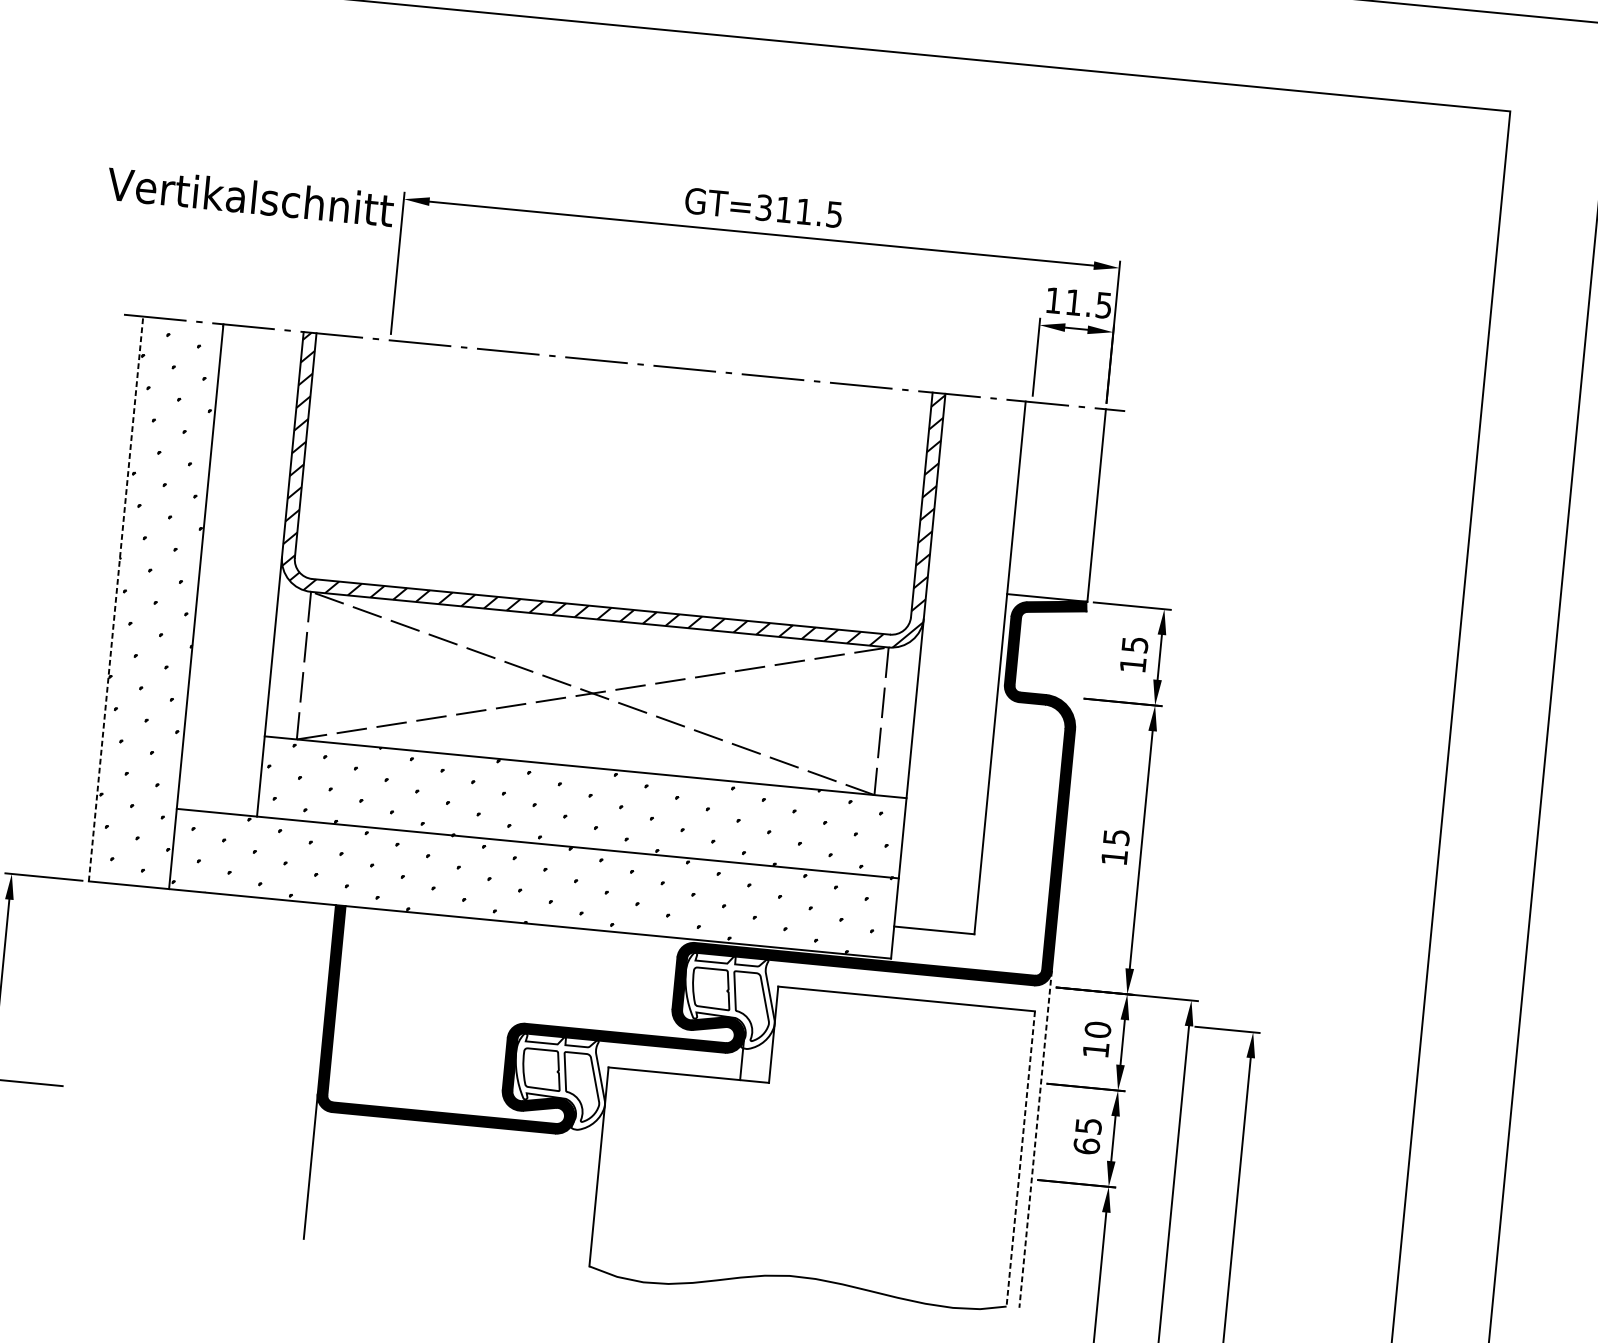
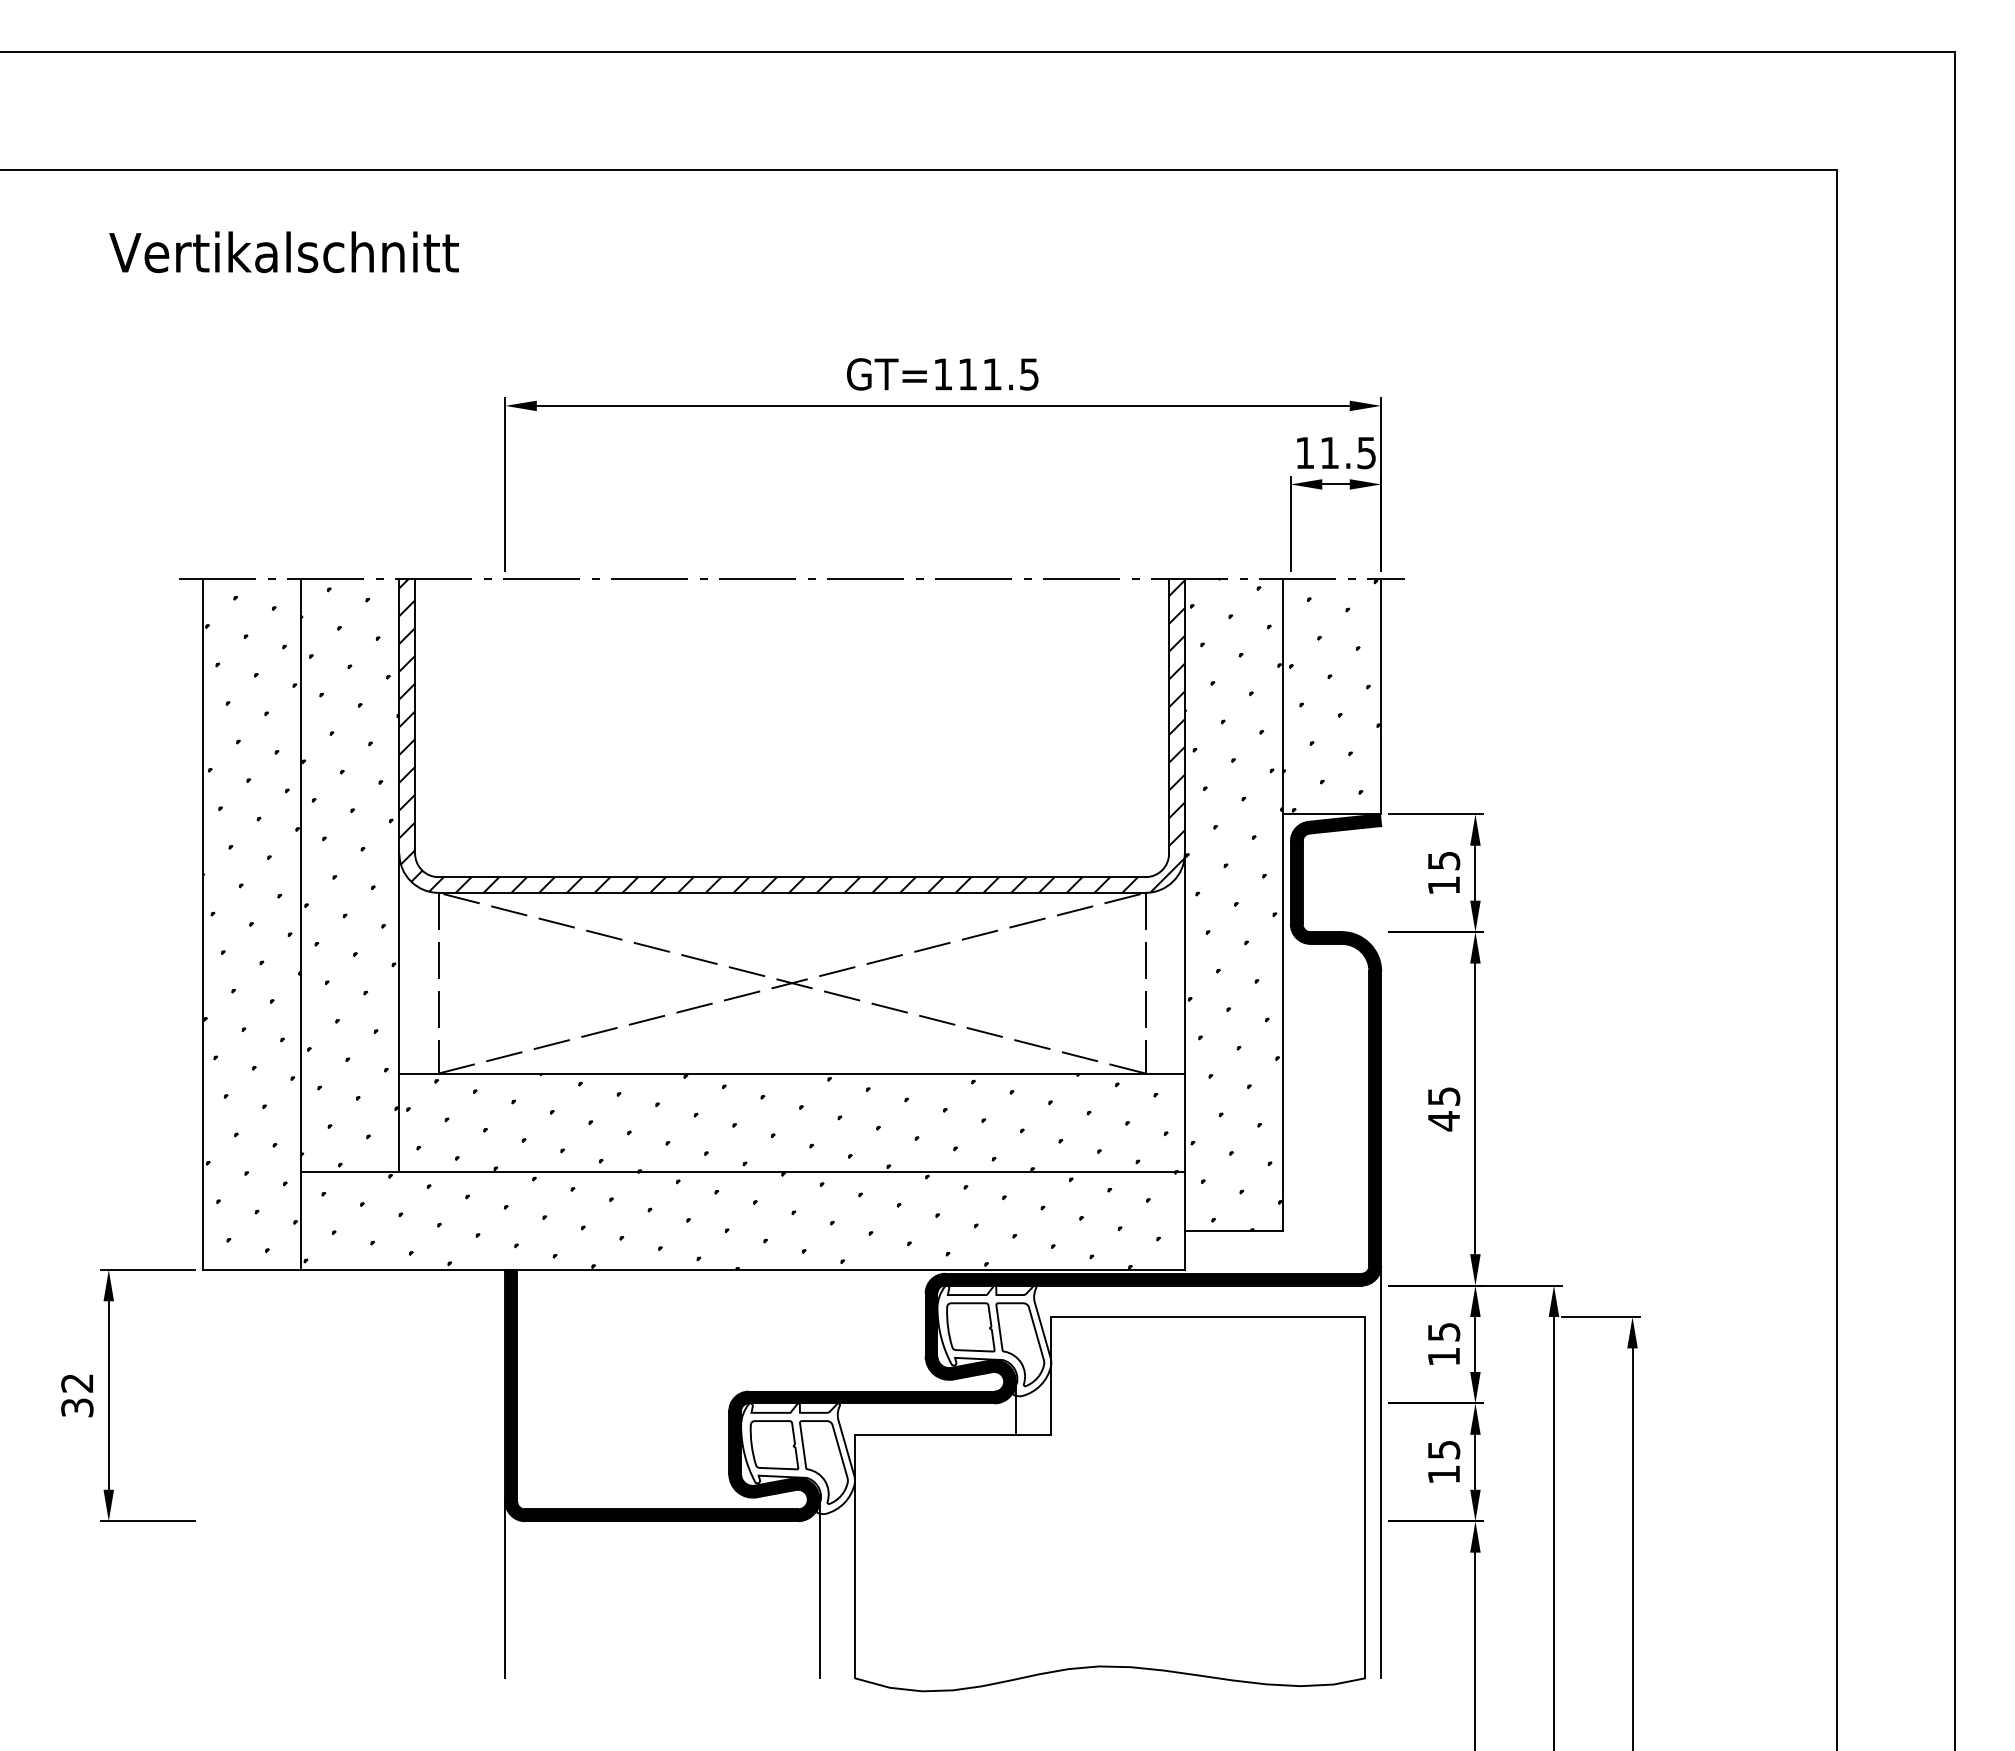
text: (249, 197) -> (283, 252), moved
text: (763, 207) -> (942, 374), GT=311.5 -> GT=111.5
hatch: (1056, 500) -> (1331, 695), added
hatch: (240, 572) -> (350, 877), added
line: (116, 599) -> (203, 924), dashed -> solid
hatch: (959, 663) -> (1233, 904), added
text: (1114, 857) -> (1443, 1121), 15 -> 45
text: (1097, 1029) -> (1443, 1331), 10 -> 15
line: (1035, 1139) -> (1381, 1472), dashed -> solid
text: (1086, 1146) -> (1443, 1474), 65 -> 15
line: (1020, 1158) -> (1365, 1497), dashed -> solid
line: (567, 1190) -> (819, 1588), added

